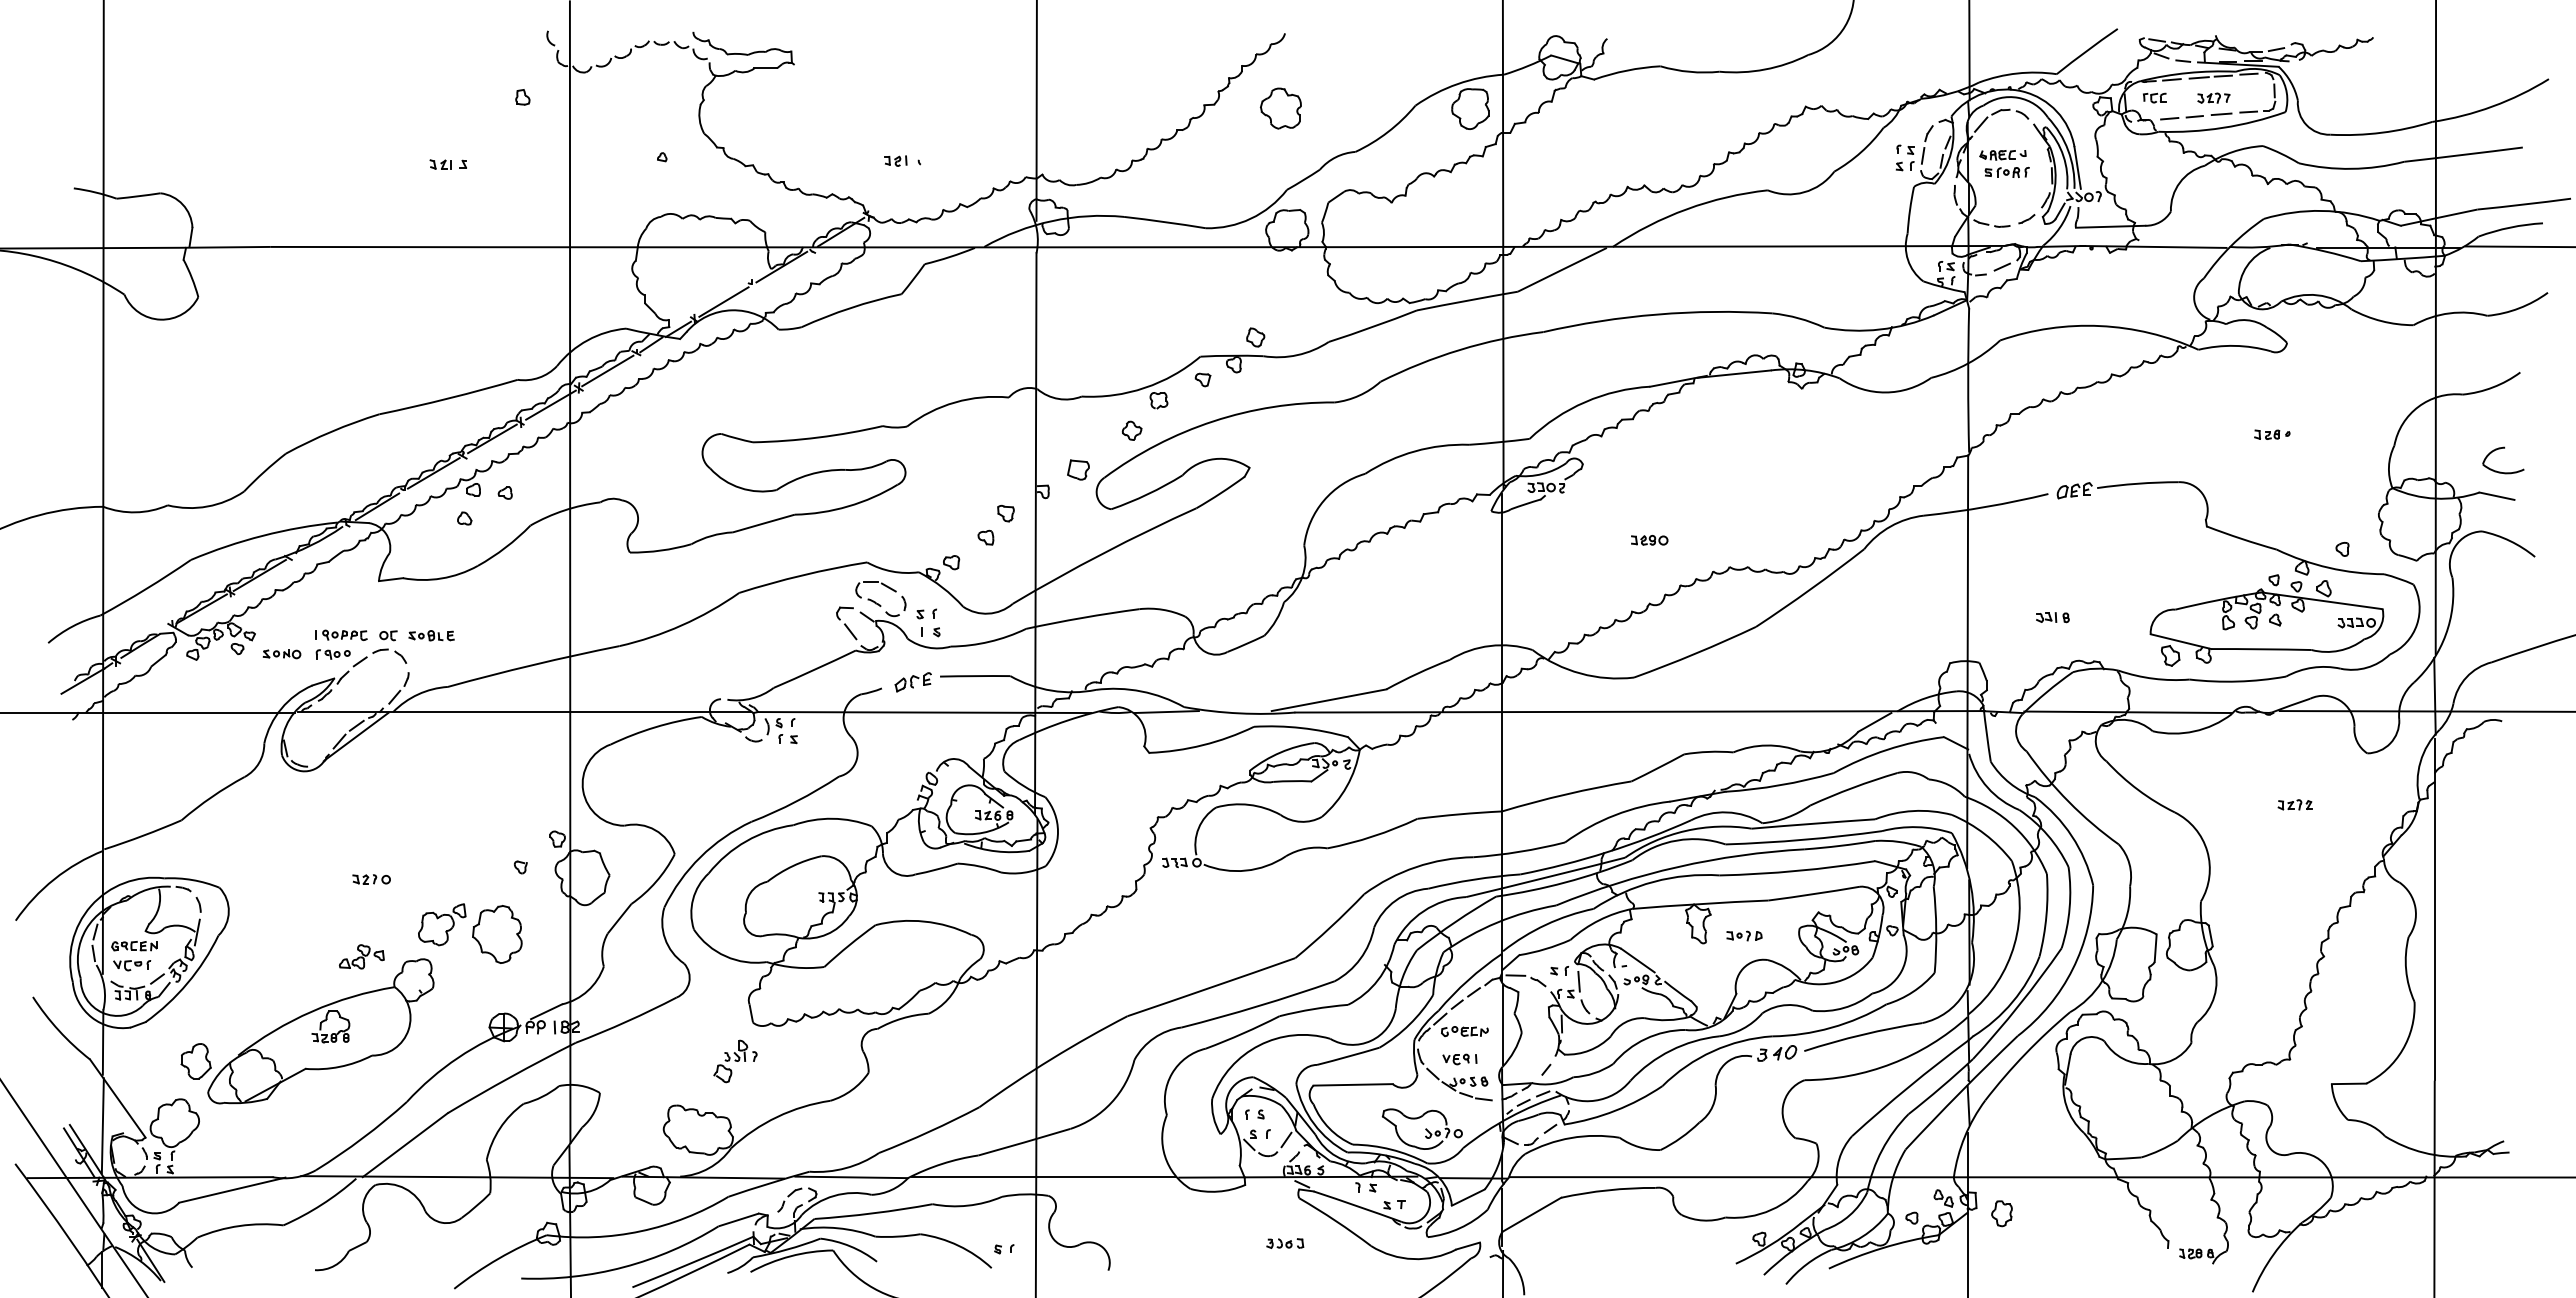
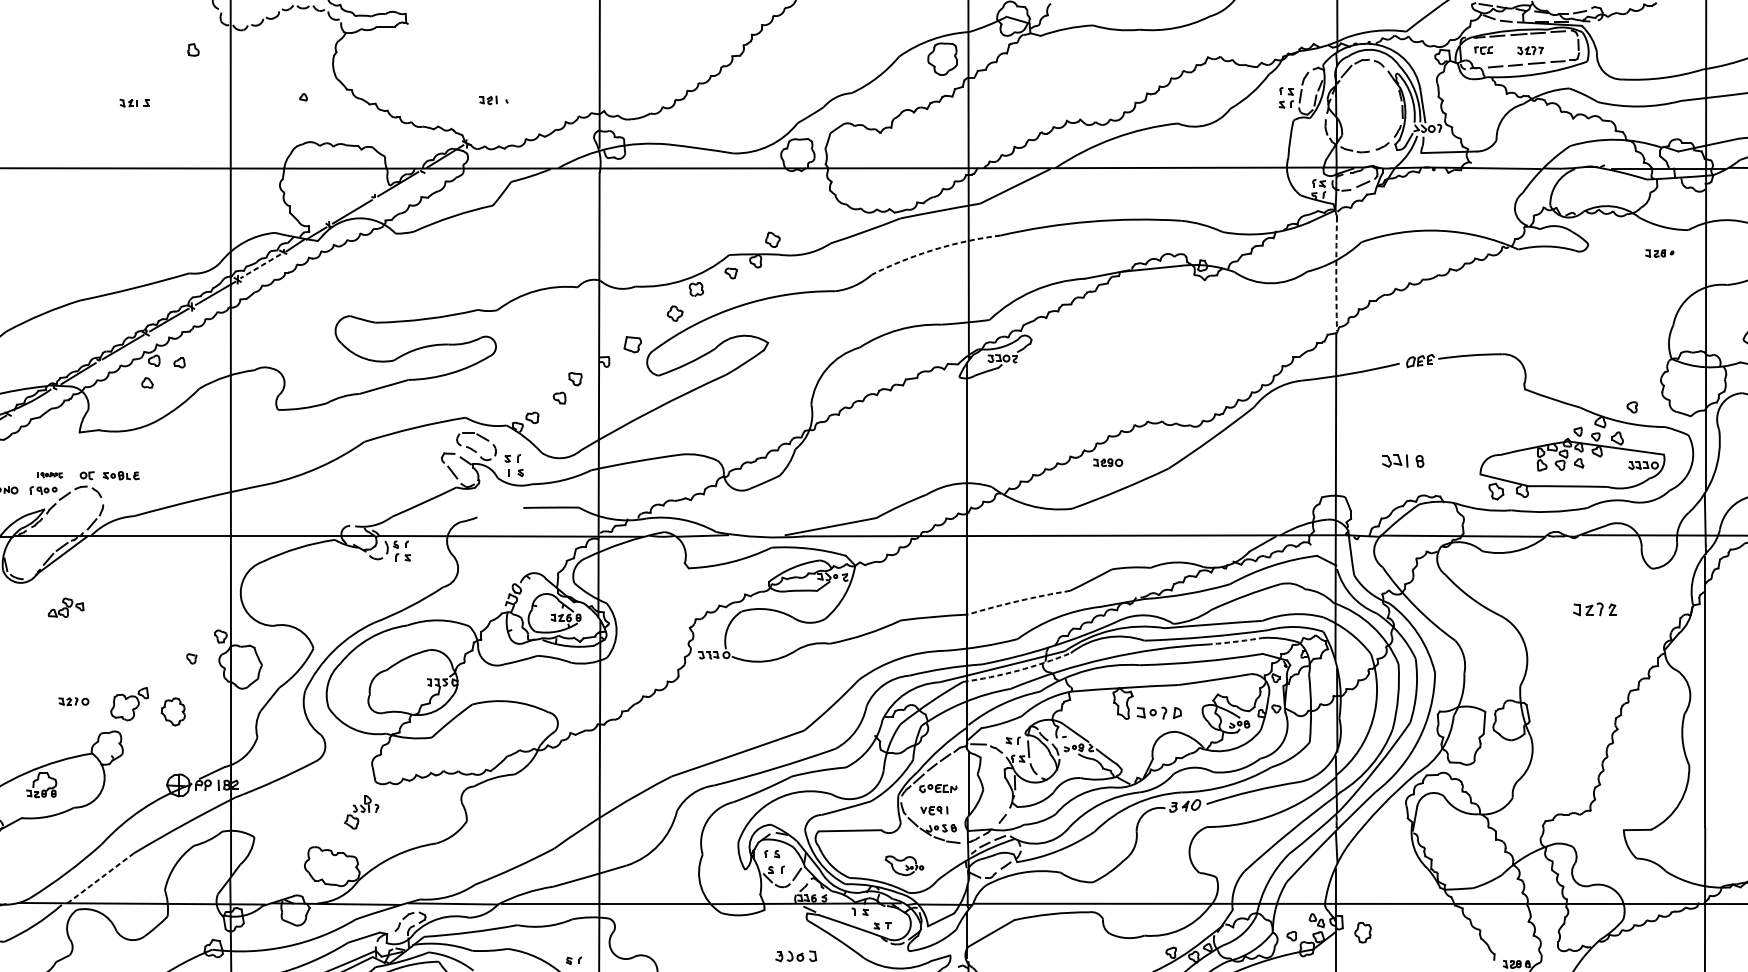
part: (1280, 108) -> (792, 58), removed
part: (2004, 163) -> (1365, 102), removed
arc: (1459, 349) -> (934, 249), solid -> dashed
line: (607, 370) -> (260, 265), solid -> dashed
arc: (1968, 380) -> (1336, 273), solid -> dashed
part: (2272, 434) -> (1659, 253), moved
part: (1649, 540) -> (1108, 462), moved
part: (2052, 617) -> (1402, 461), size x1.6
part: (341, 634) -> (50, 474), size x0.6
part: (912, 682) -> (501, 512), removed
arc: (1566, 794) -> (1018, 601), solid -> dashed
part: (2294, 804) -> (1594, 609), size x1.6
arc: (1840, 845) -> (1235, 641), solid -> dashed
part: (371, 879) -> (73, 701), moved
arc: (1565, 882) -> (1017, 670), solid -> dashed
part: (497, 934) -> (173, 711), size x0.6
part: (1744, 935) -> (1159, 712), size x1.6
part: (361, 956) -> (65, 607), moved
part: (1421, 1128) -> (904, 865), size x0.6
line: (404, 1145) -> (99, 878), solid -> dashed
part: (1285, 1243) -> (796, 956), size x1.4

